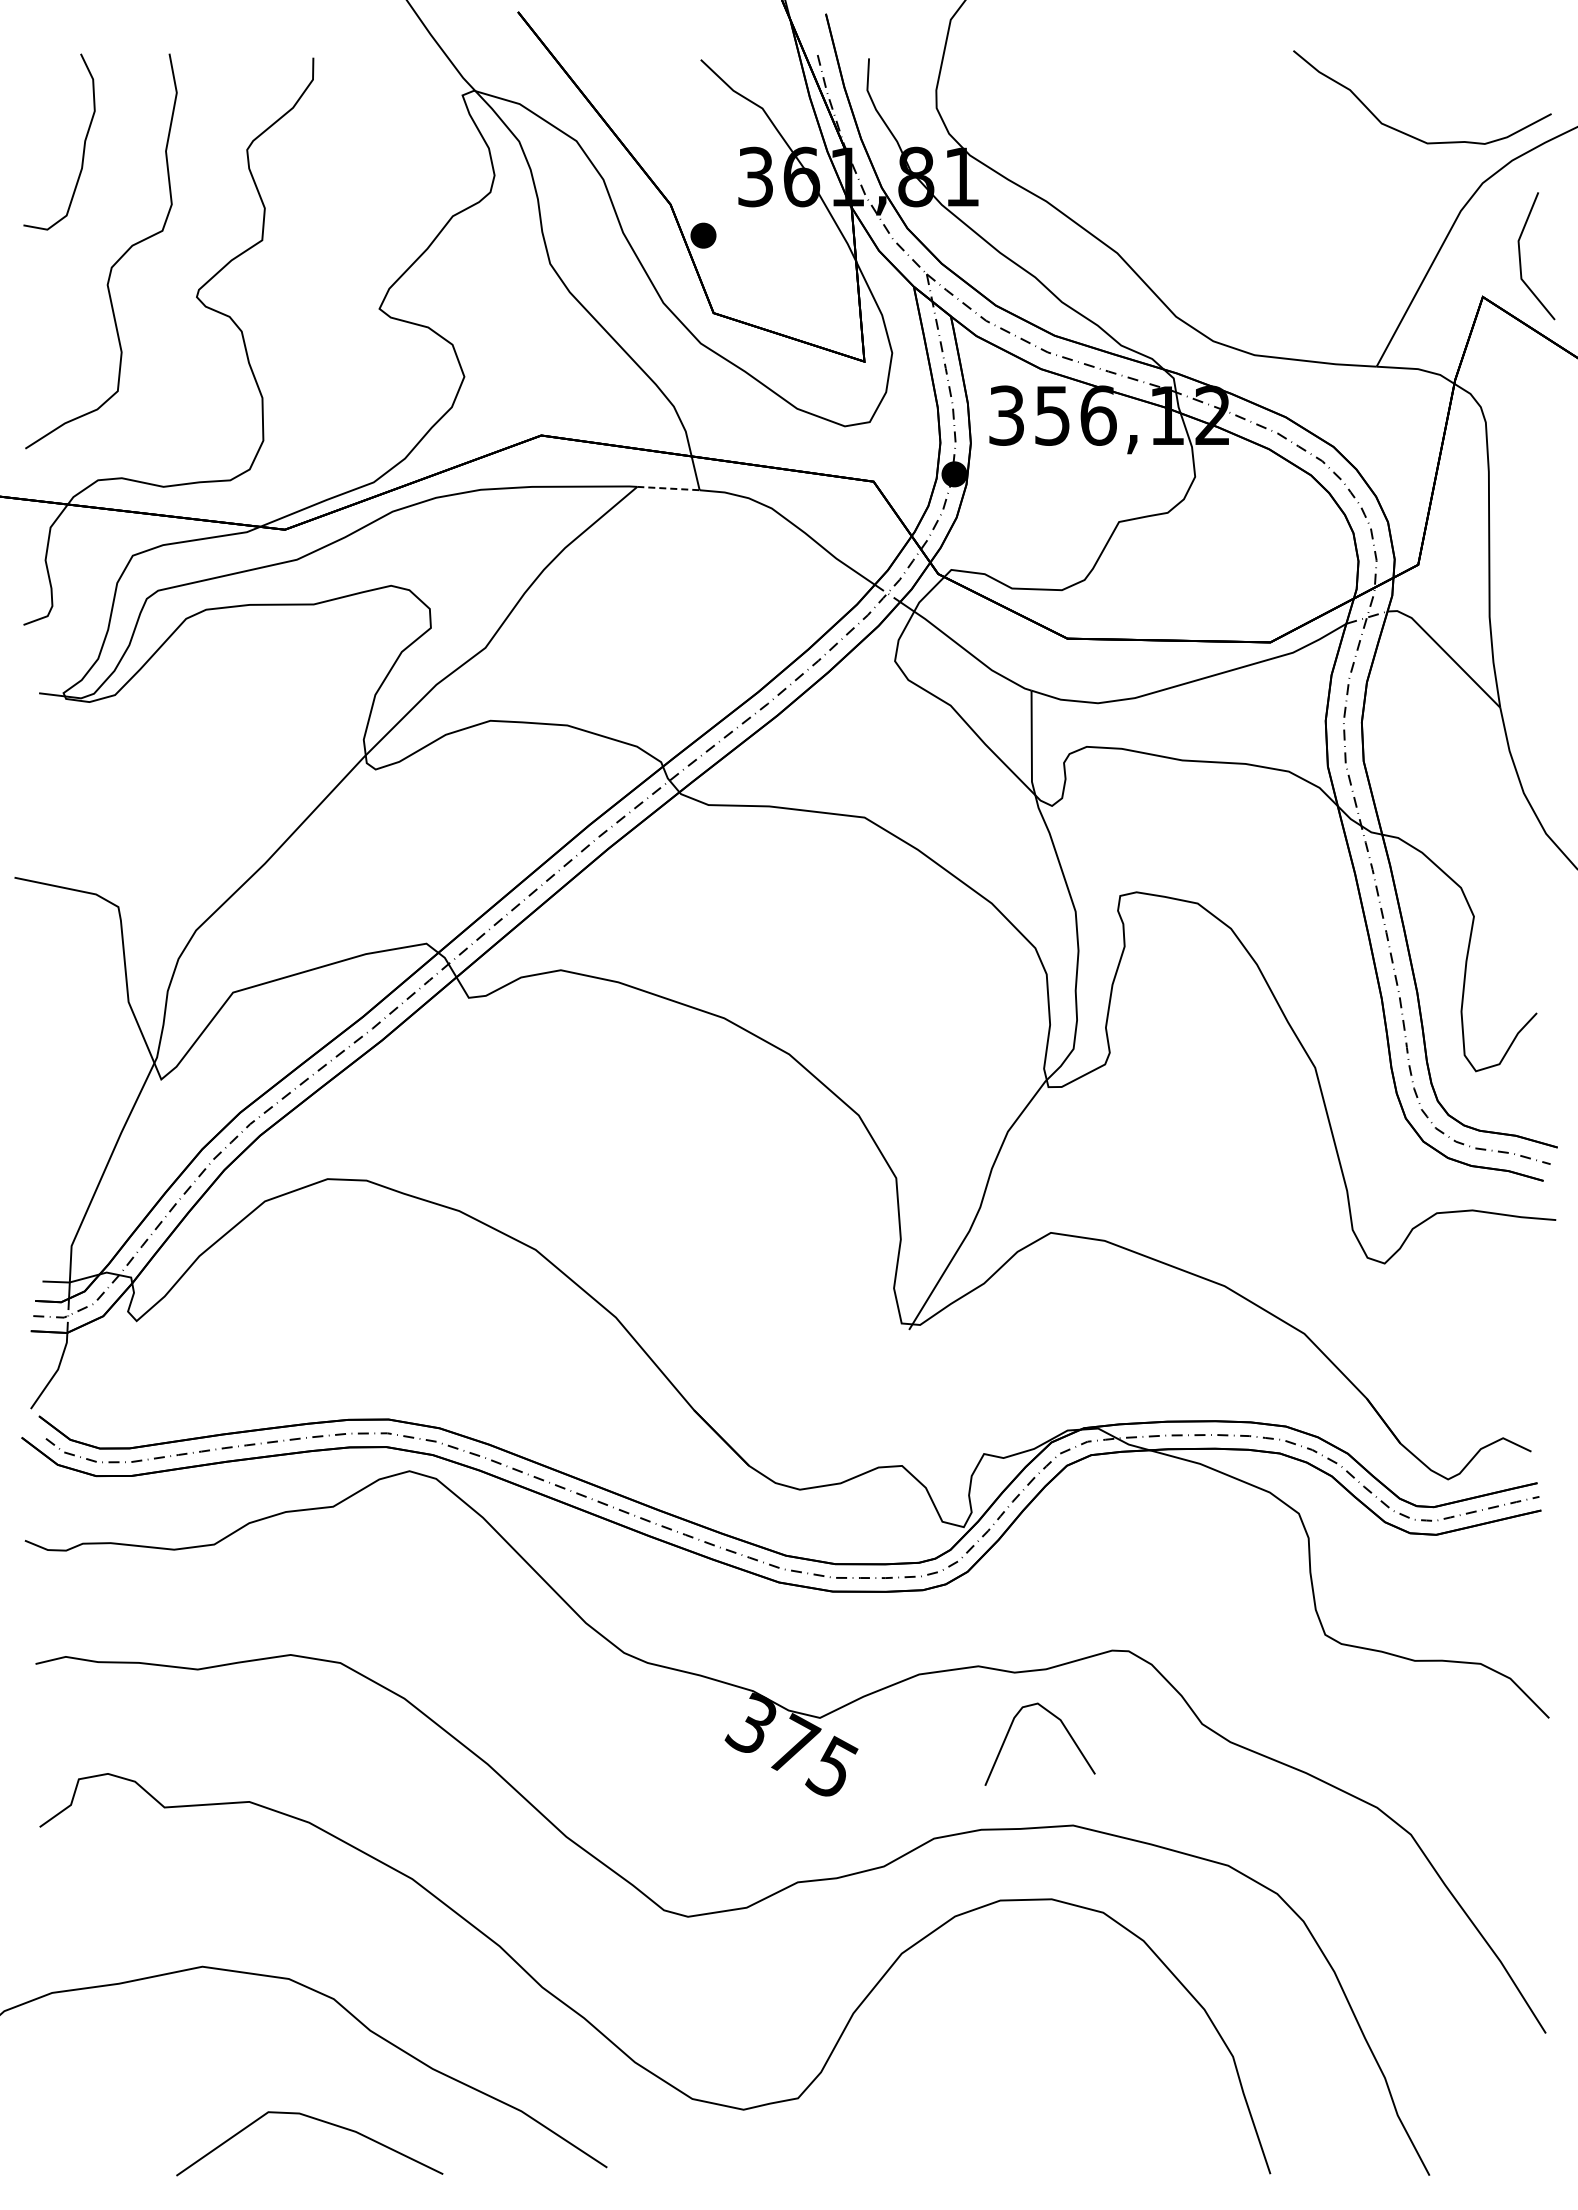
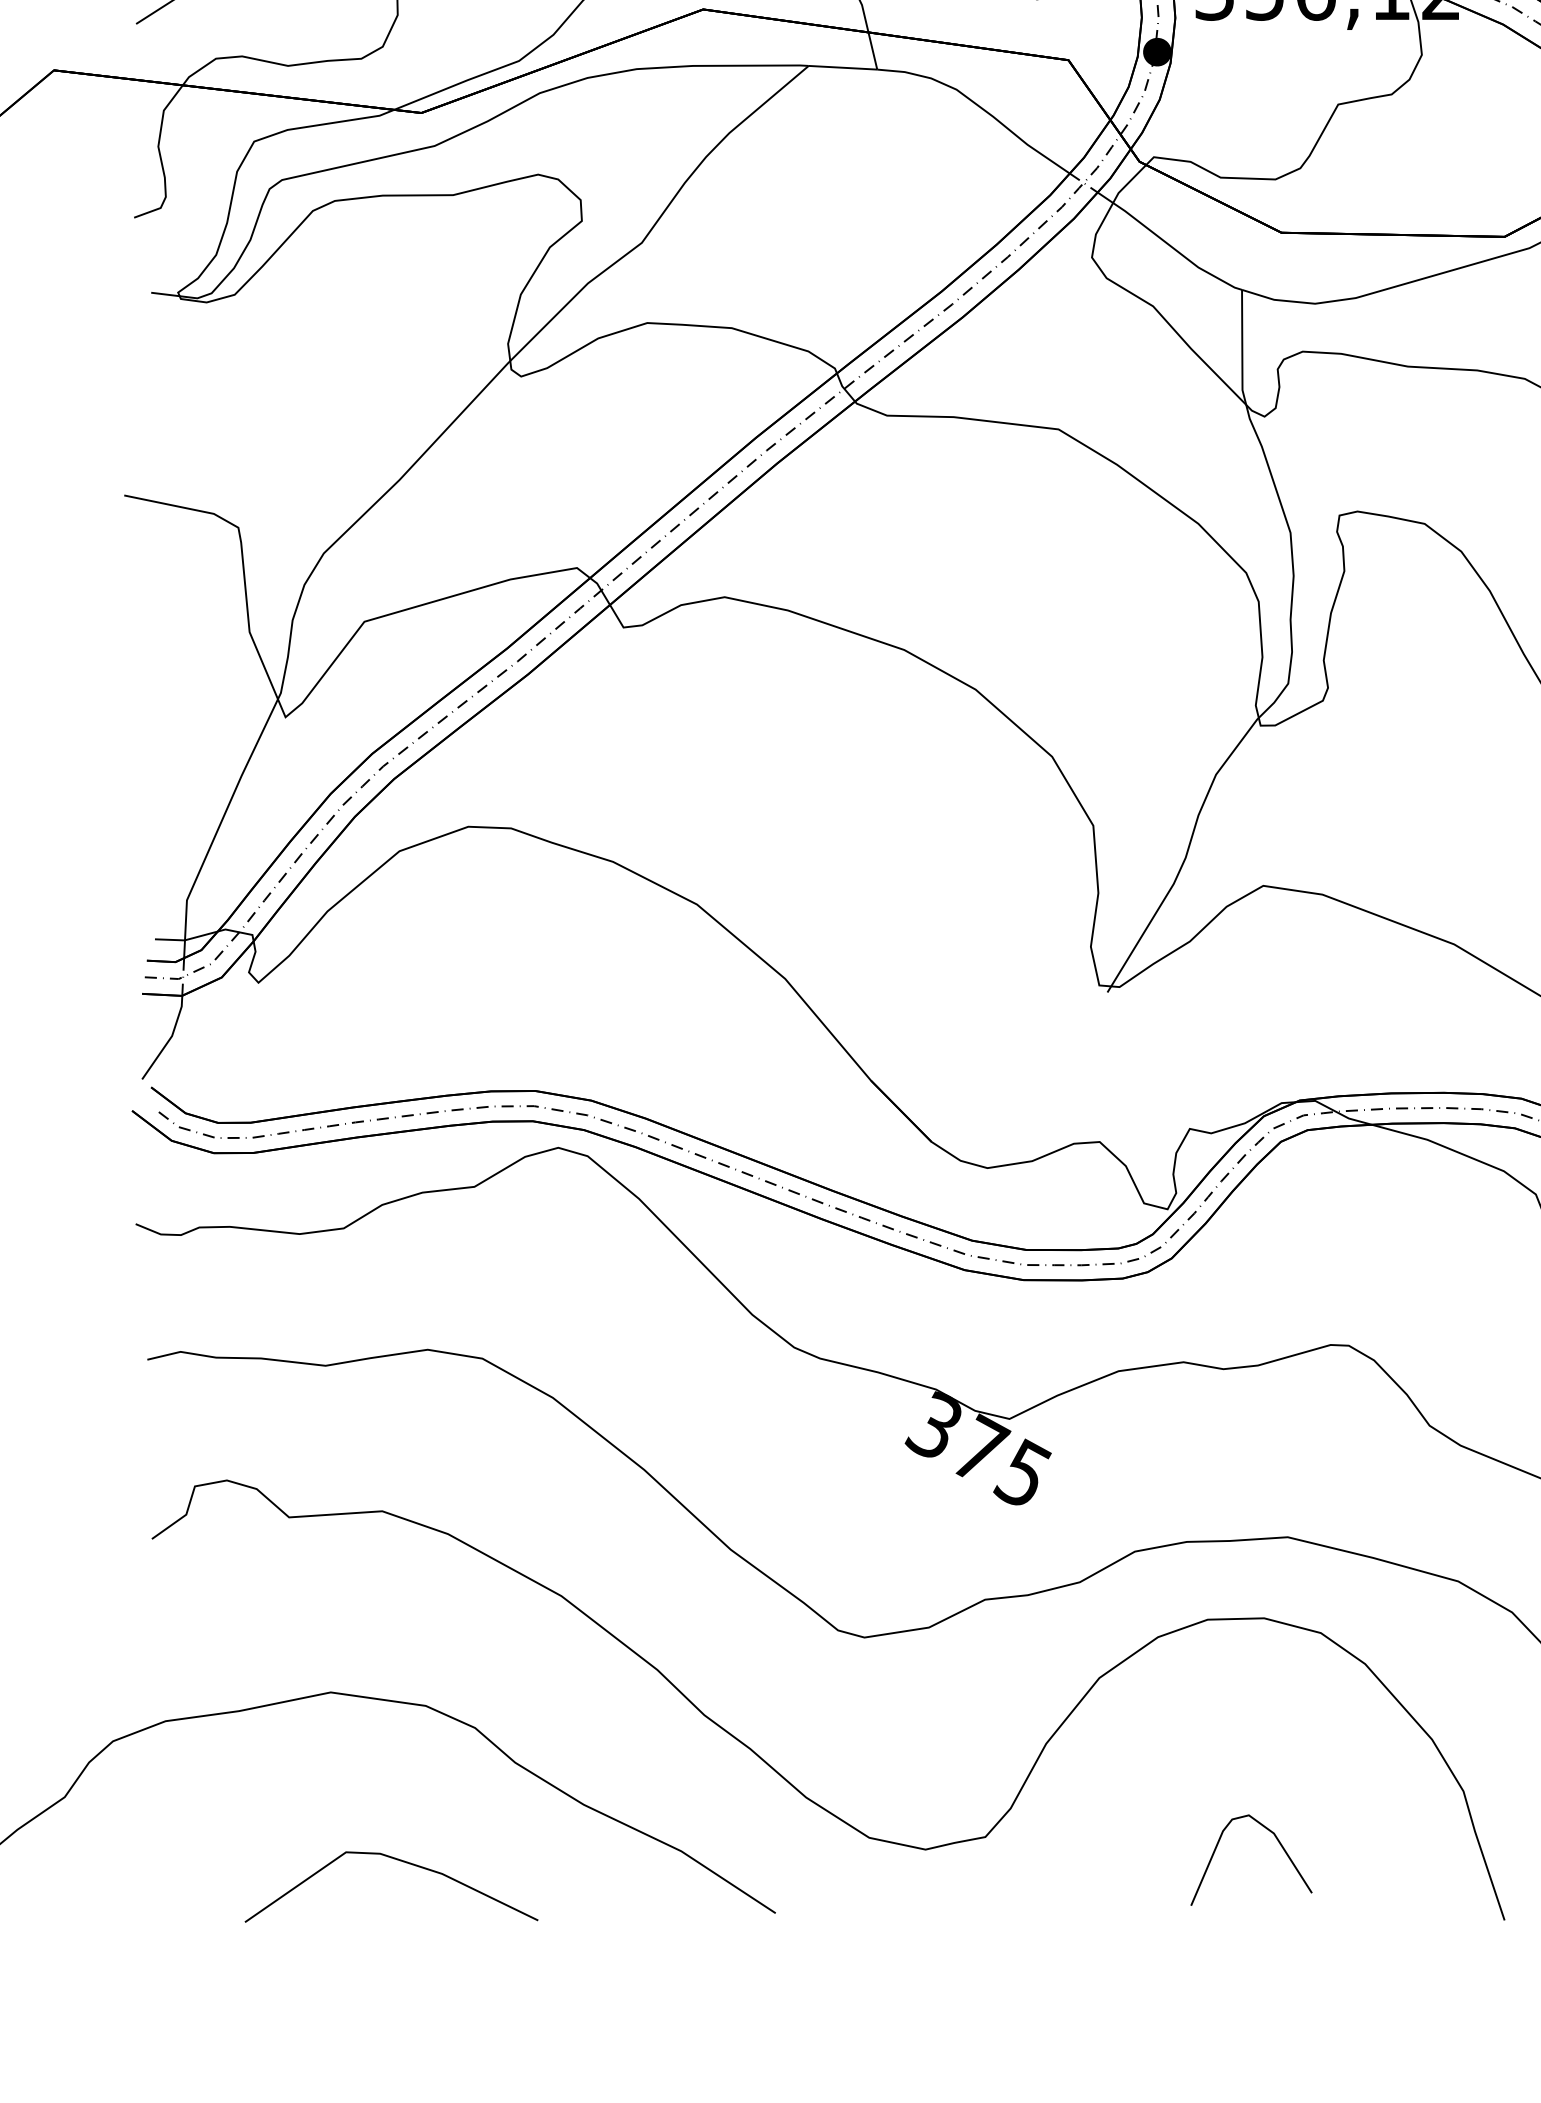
line: (668, 488) -> (843, 67), dashed -> solid
curve: (1064, 1728) -> (1278, 1842), moved
line: (317, 2120) -> (400, 1861), moved

